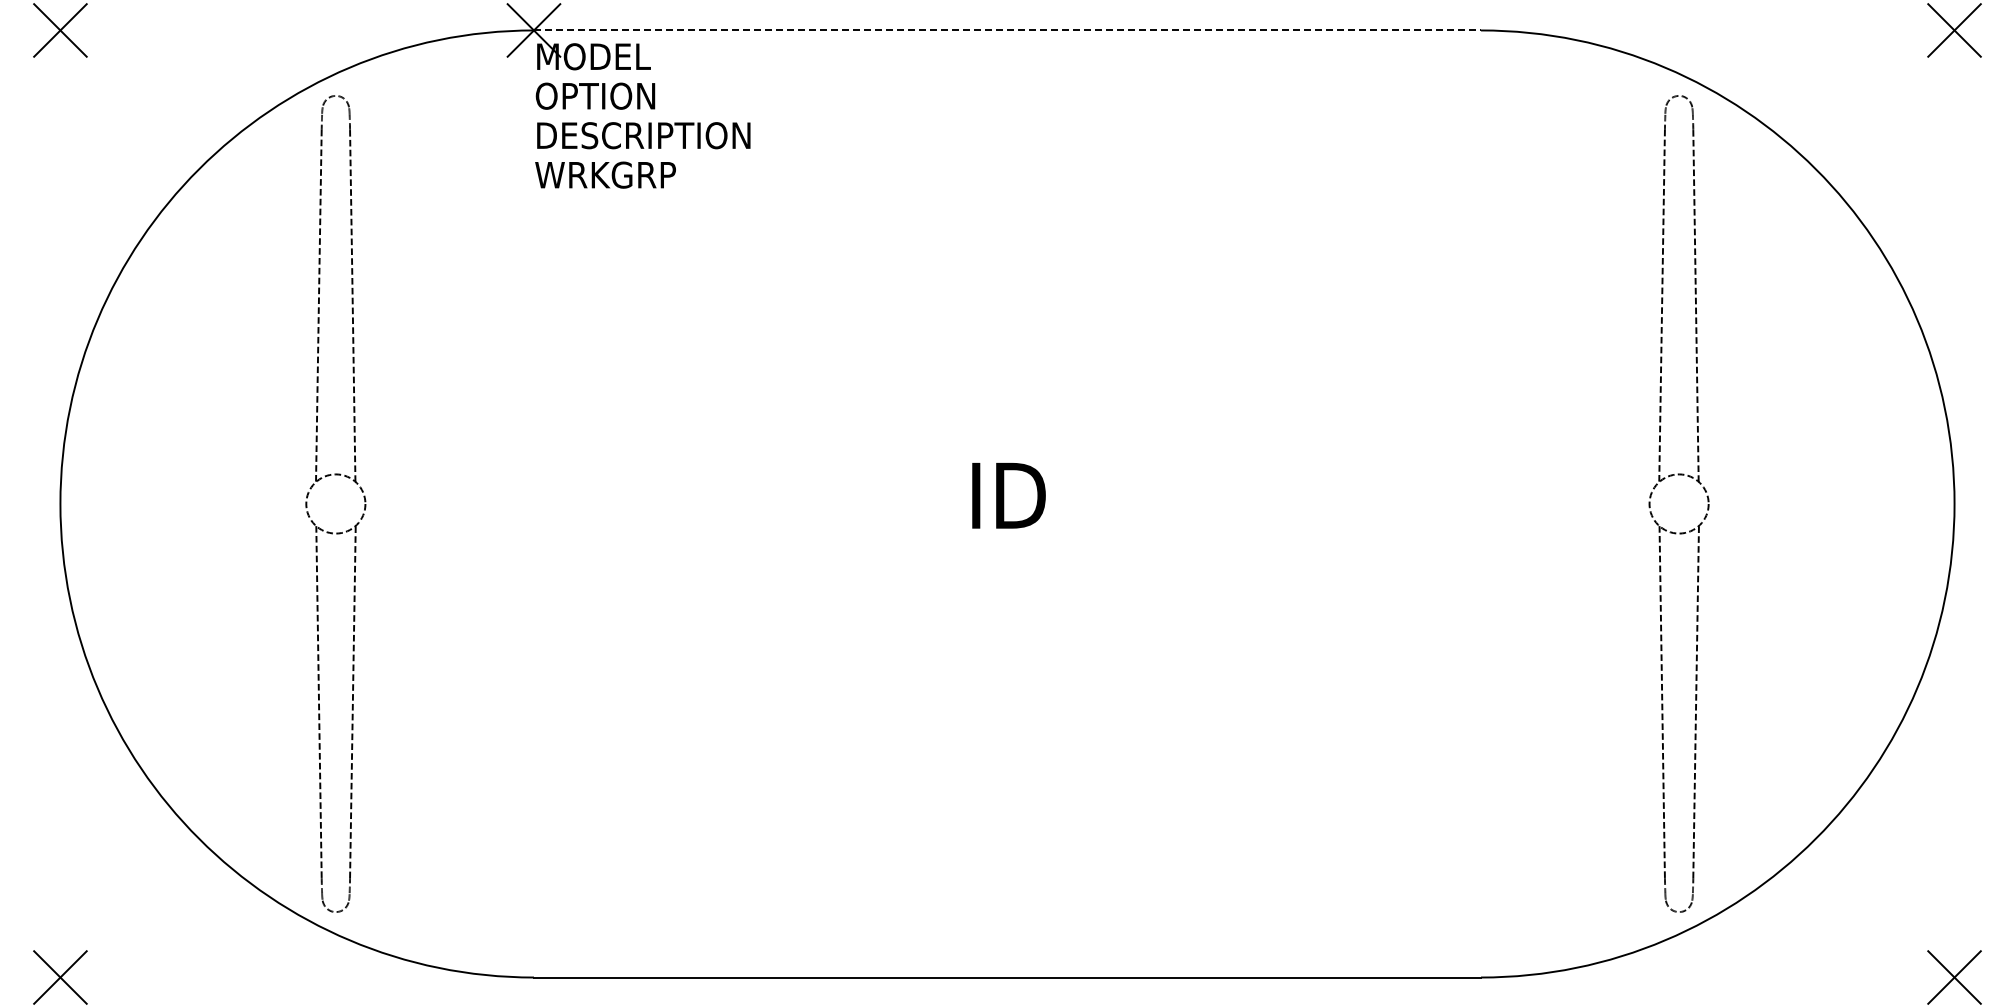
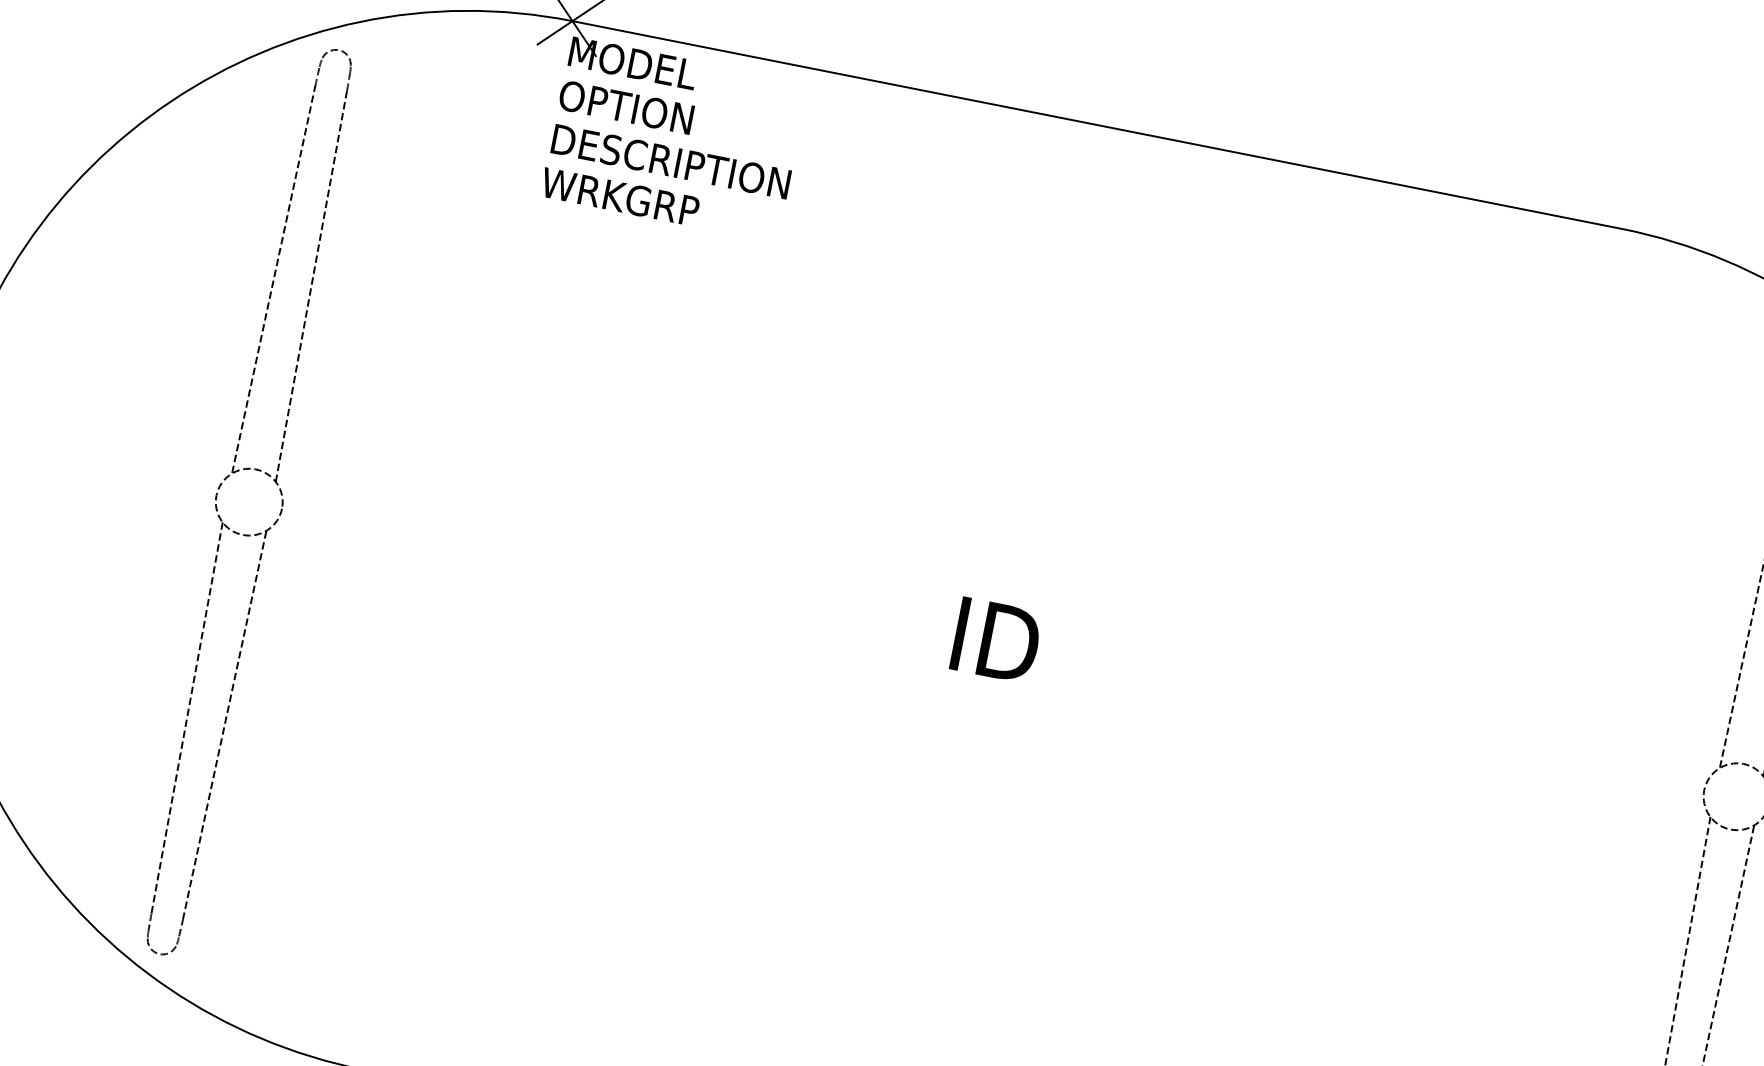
line: (1007, 30) -> (1097, 125), dashed -> solid

